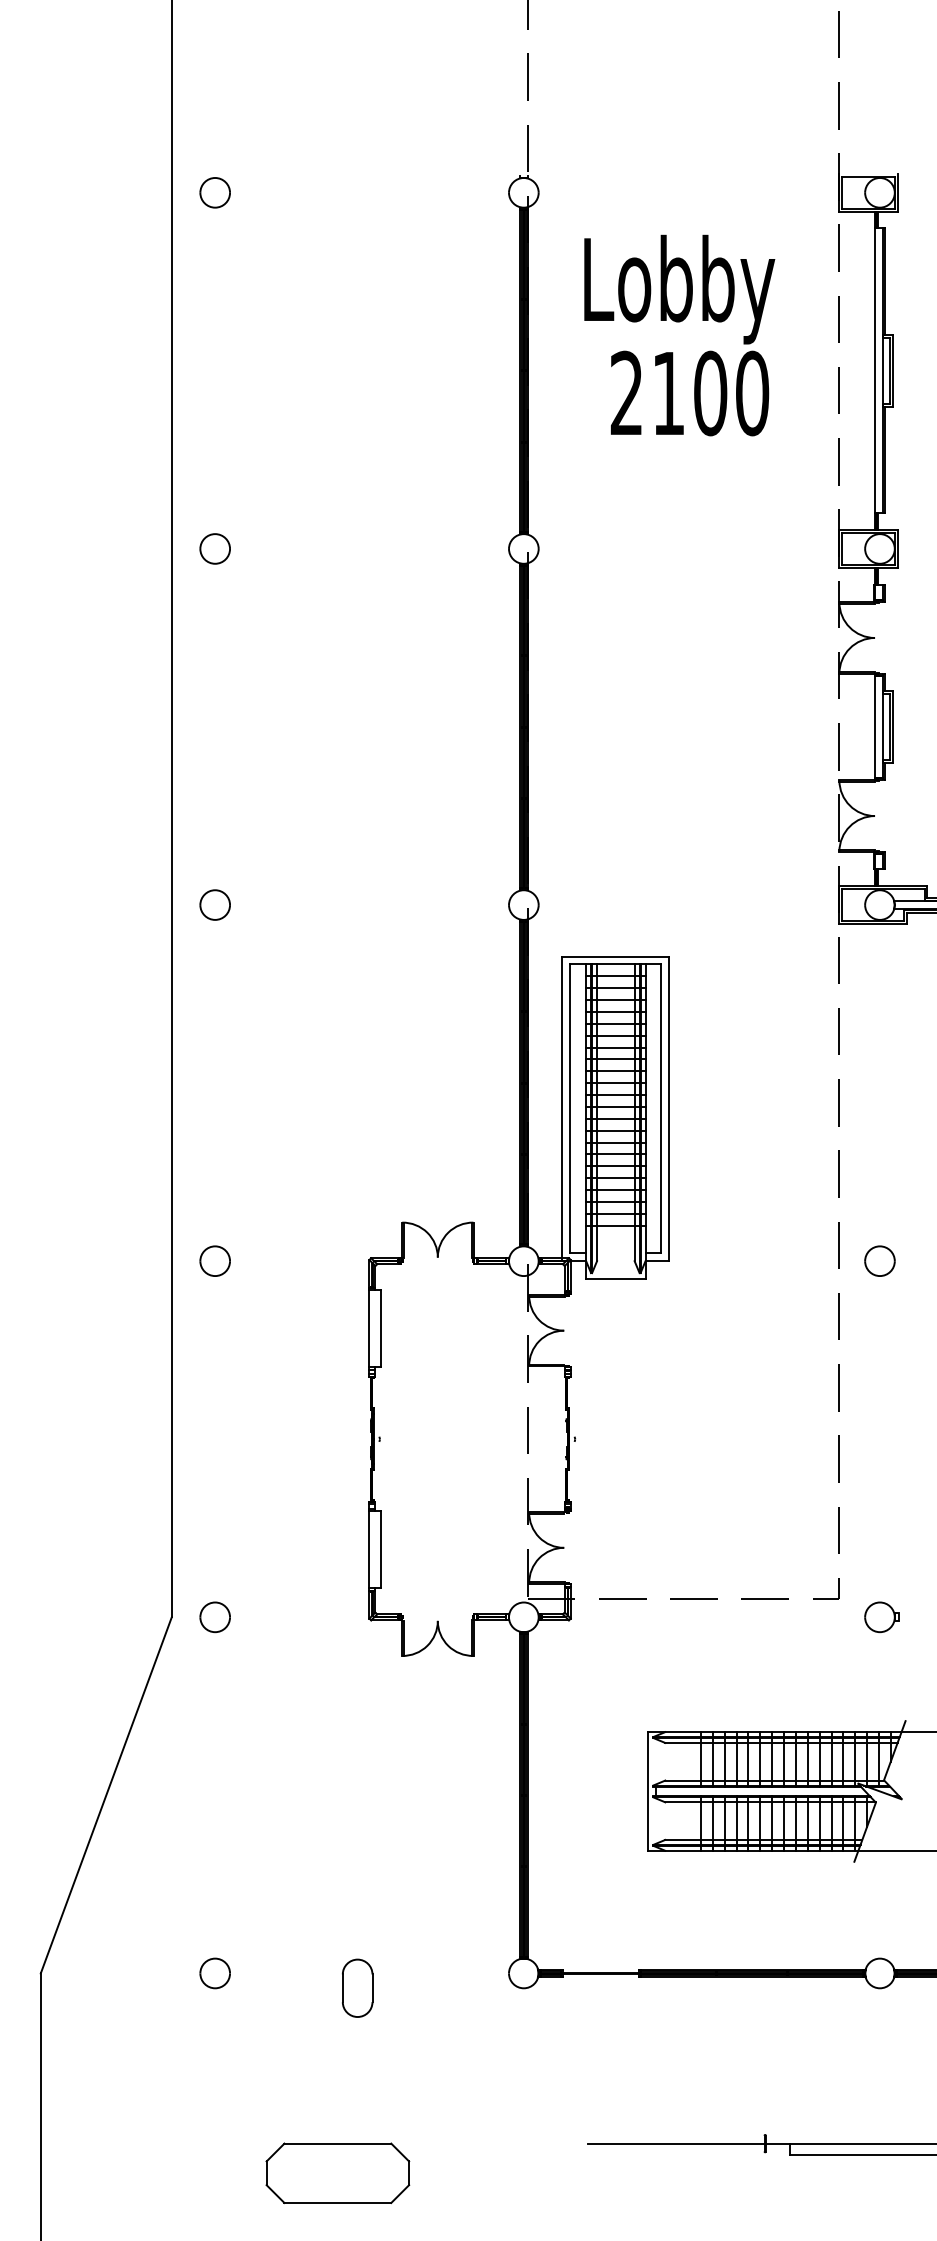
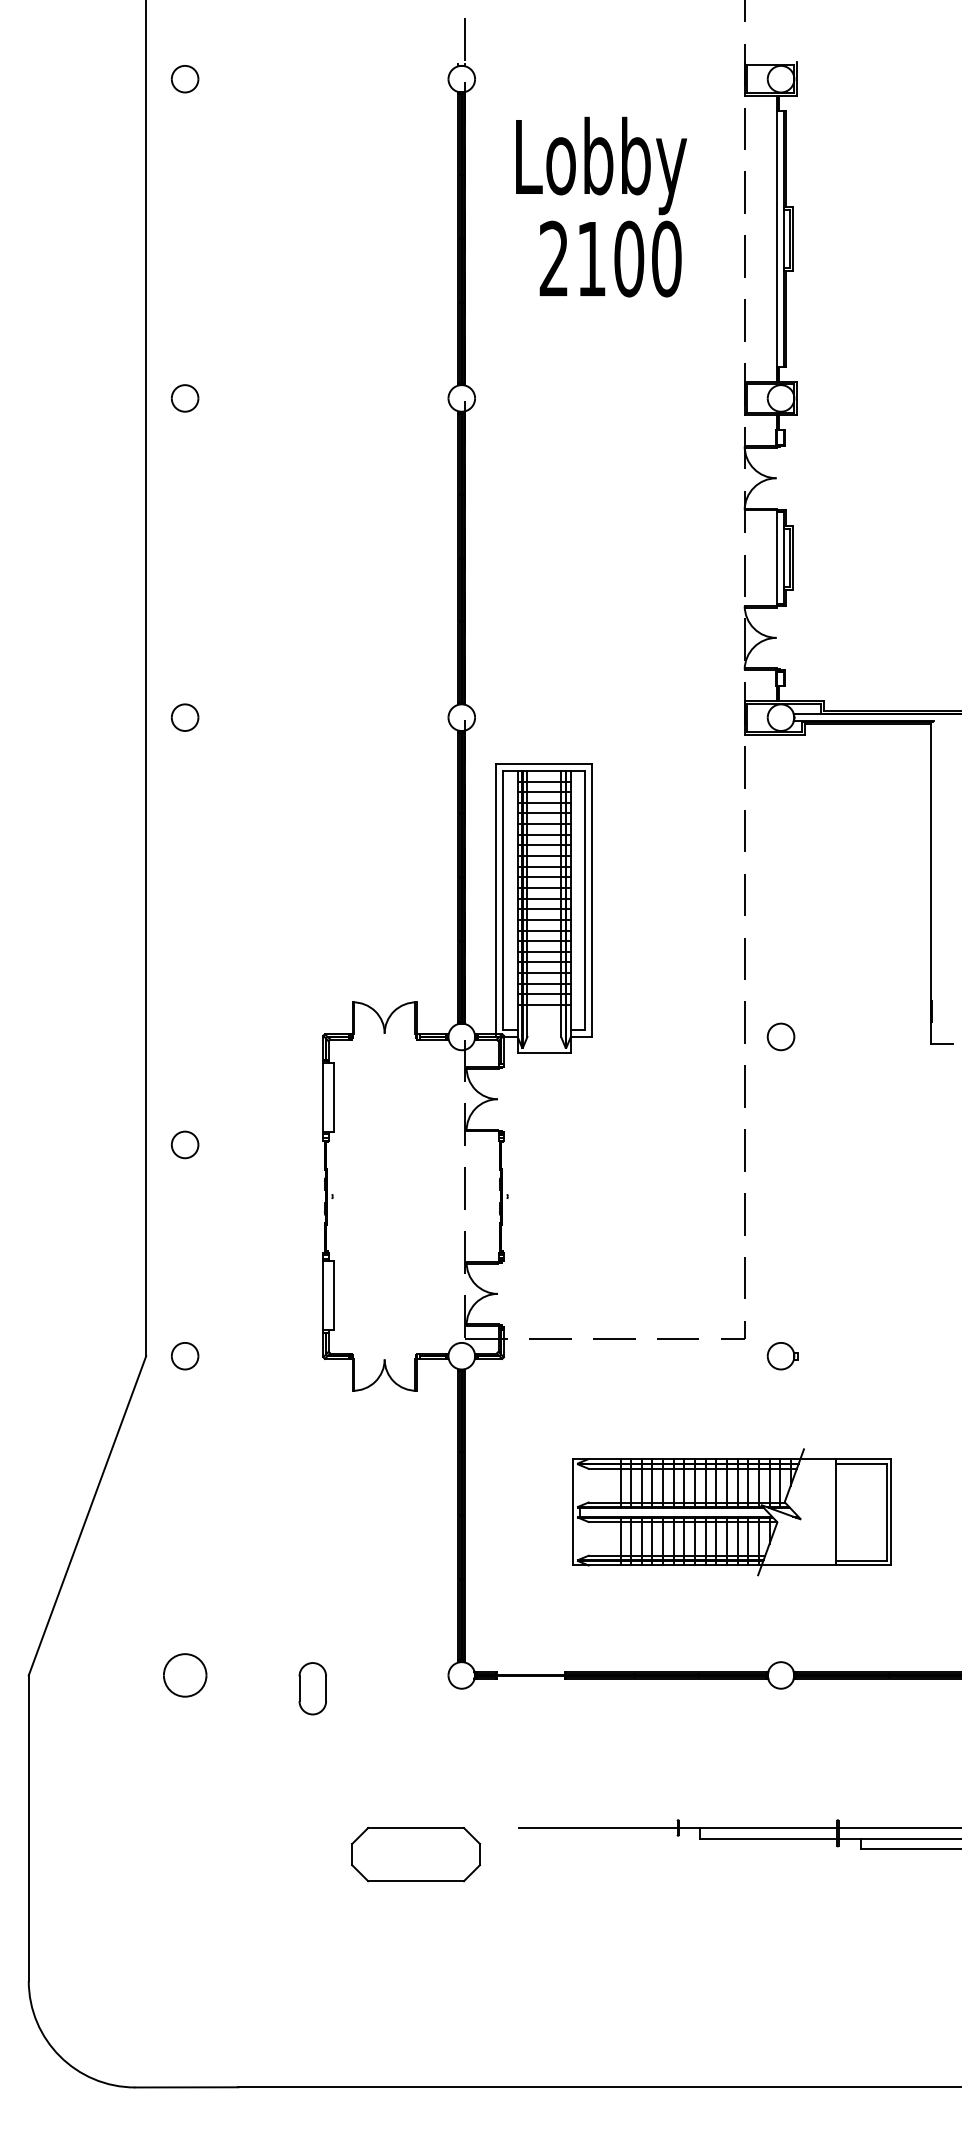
part: (215, 1260) -> (185, 1144), moved
part: (214, 1973) -> (184, 1675), size x1.6
part: (337, 2173) -> (415, 1854), moved

